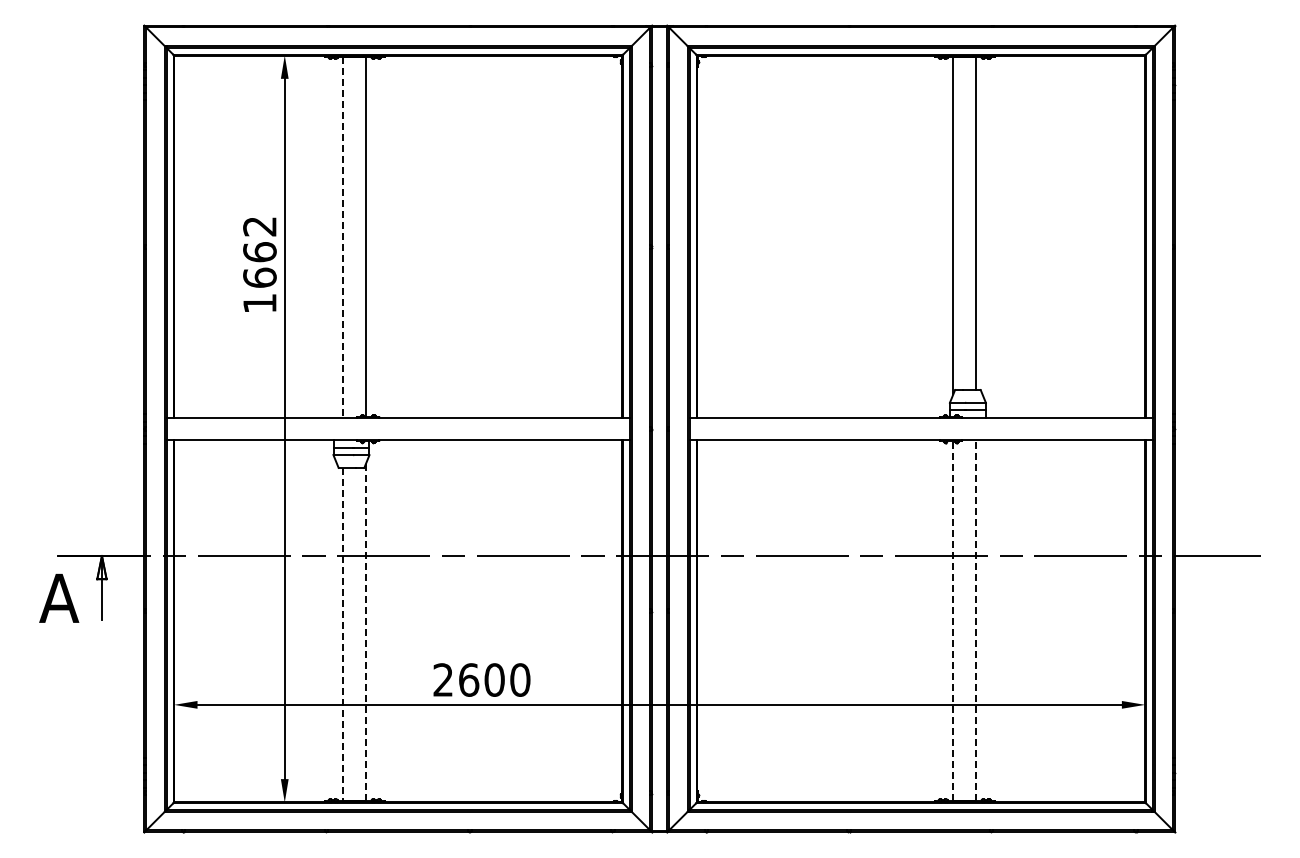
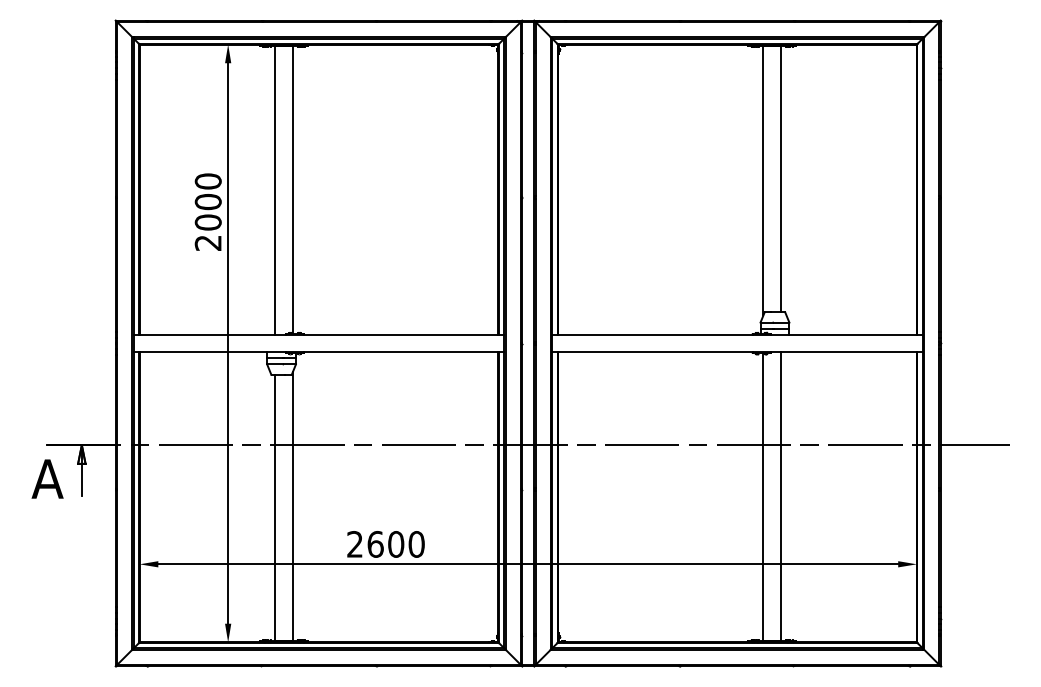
line: (343, 238) -> (275, 191), dashed -> solid
text: (259, 264) -> (207, 211), 1662 -> 2000
line: (975, 619) -> (781, 495), dashed -> solid
line: (953, 620) -> (763, 496), dashed -> solid
line: (365, 632) -> (292, 506), dashed -> solid
line: (343, 634) -> (275, 507), dashed -> solid

